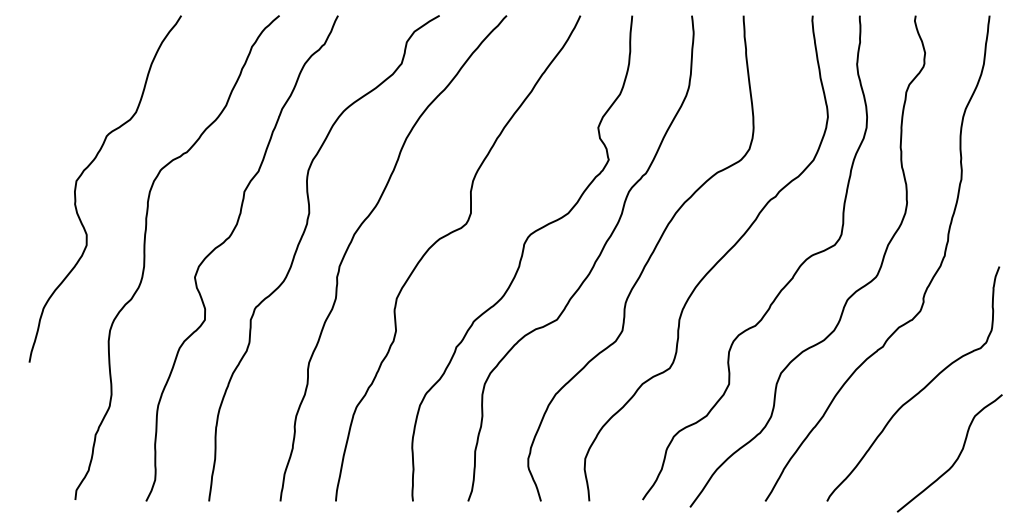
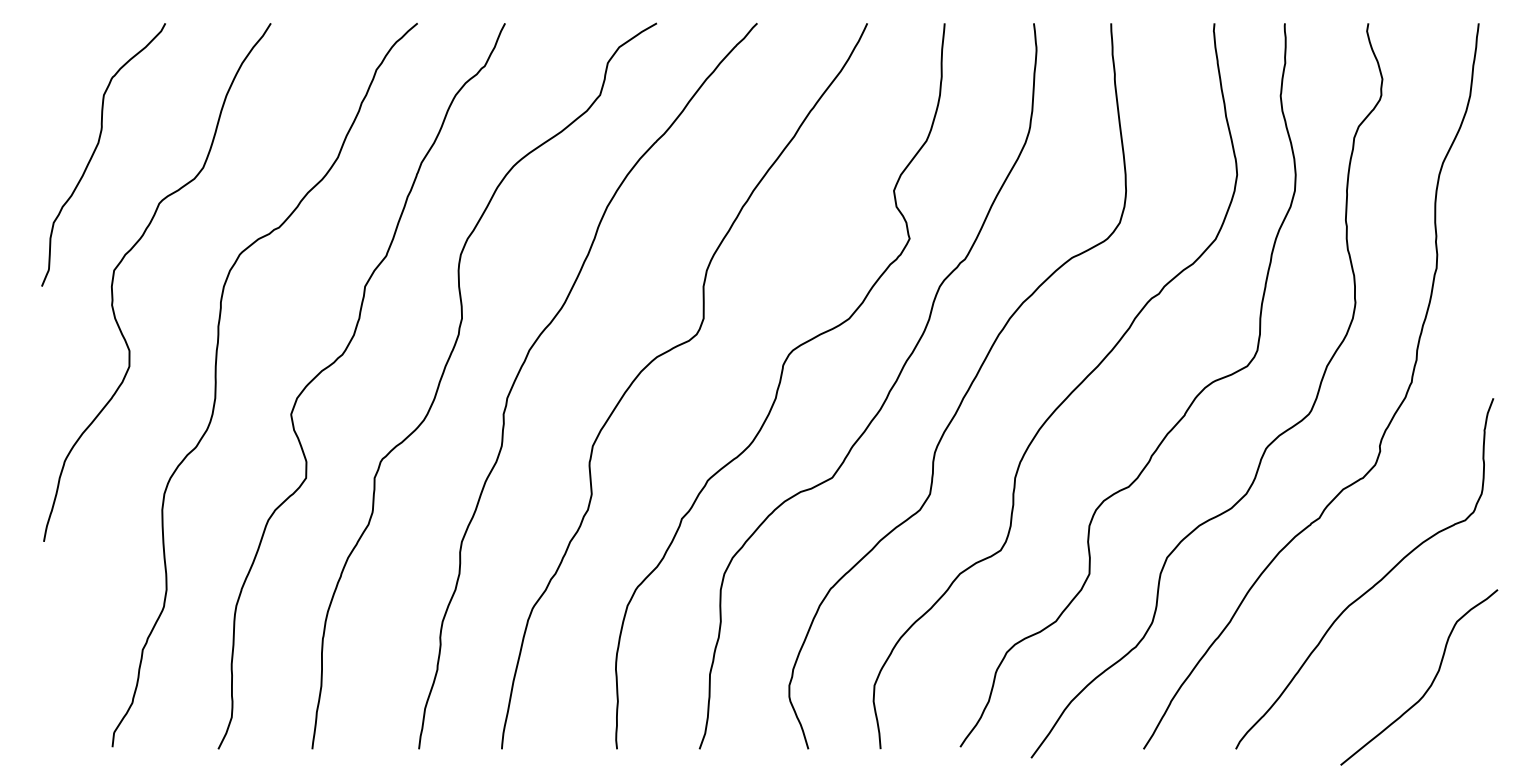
curve: (64, 101) -> (96, 151), added

